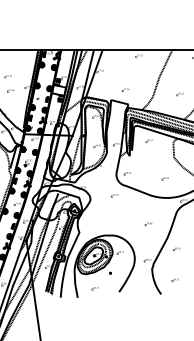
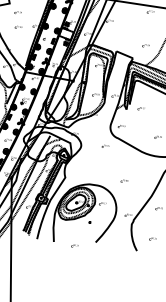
part: (125, 89) -> (146, 45), moved
part: (148, 140) -> (140, 108), moved
part: (148, 224) -> (124, 181), moved
part: (94, 288) -> (74, 245), moved

